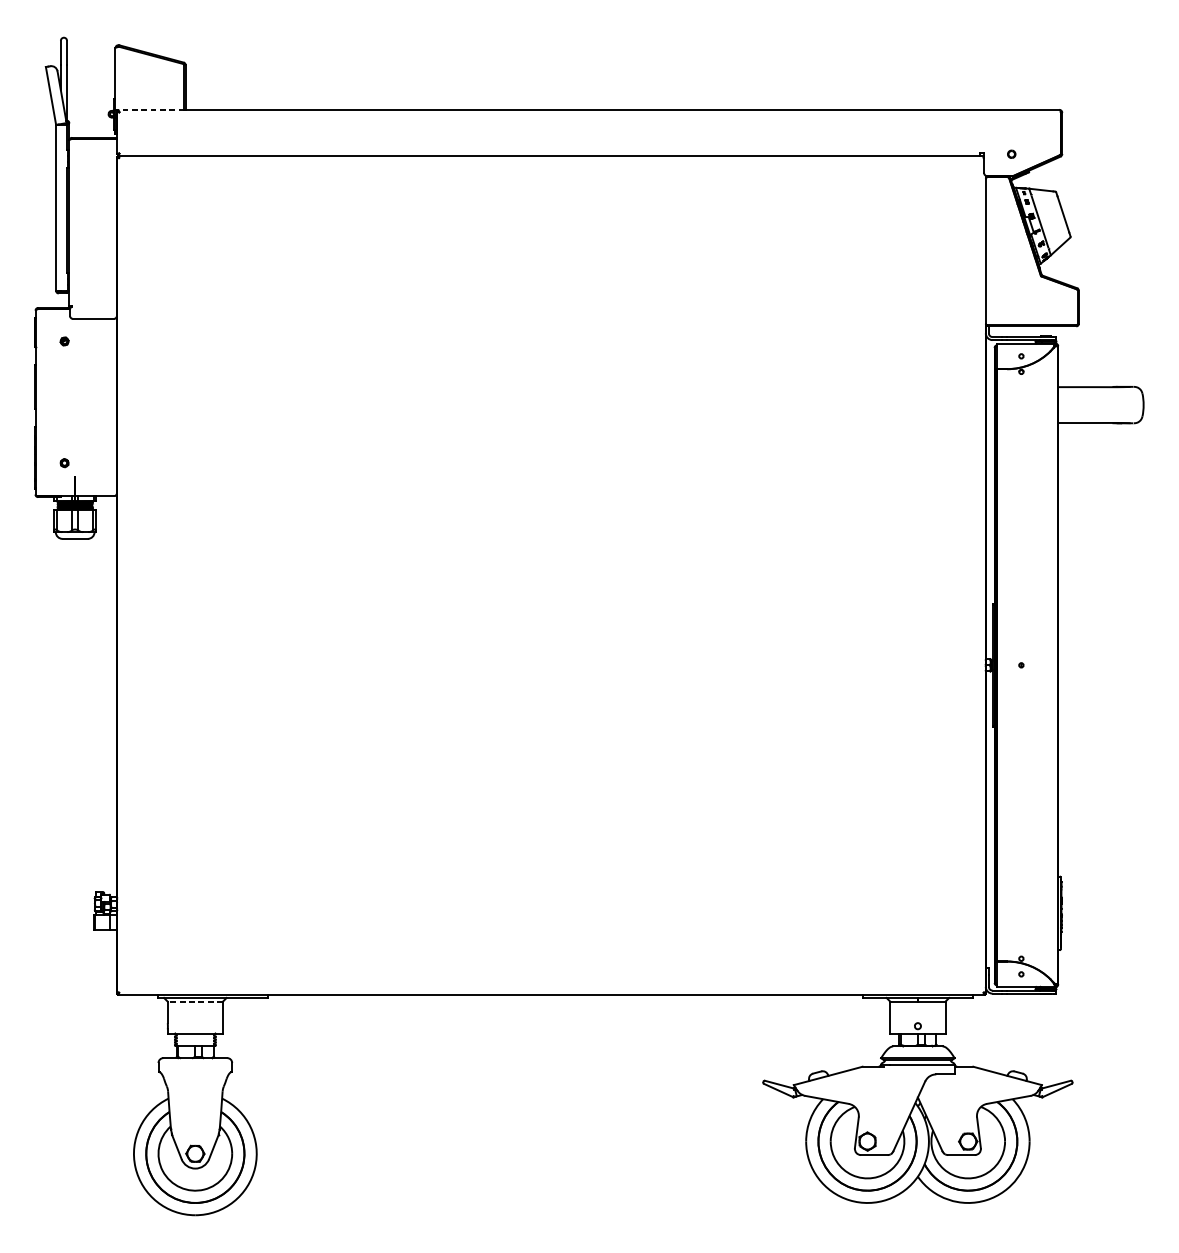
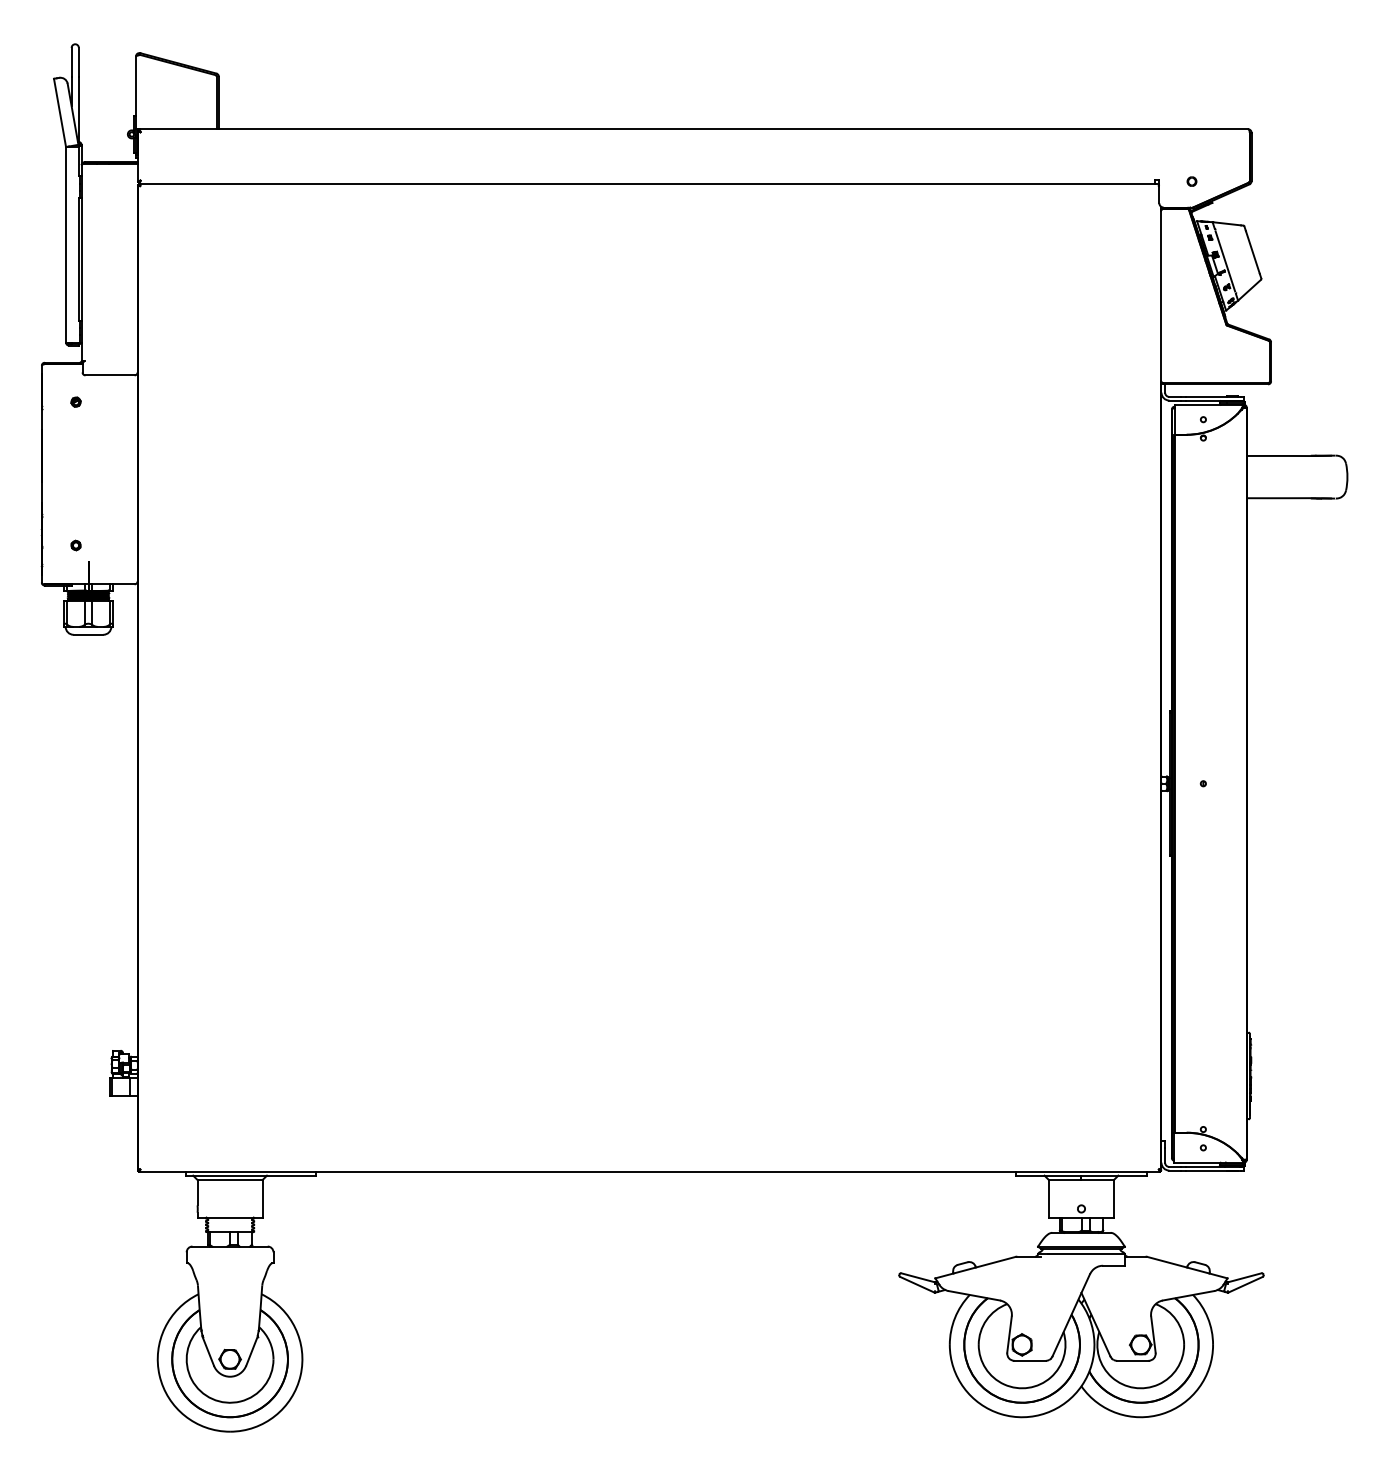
line: (151, 110) -> (178, 129), dashed -> solid
line: (195, 1002) -> (230, 1180), dashed -> solid

